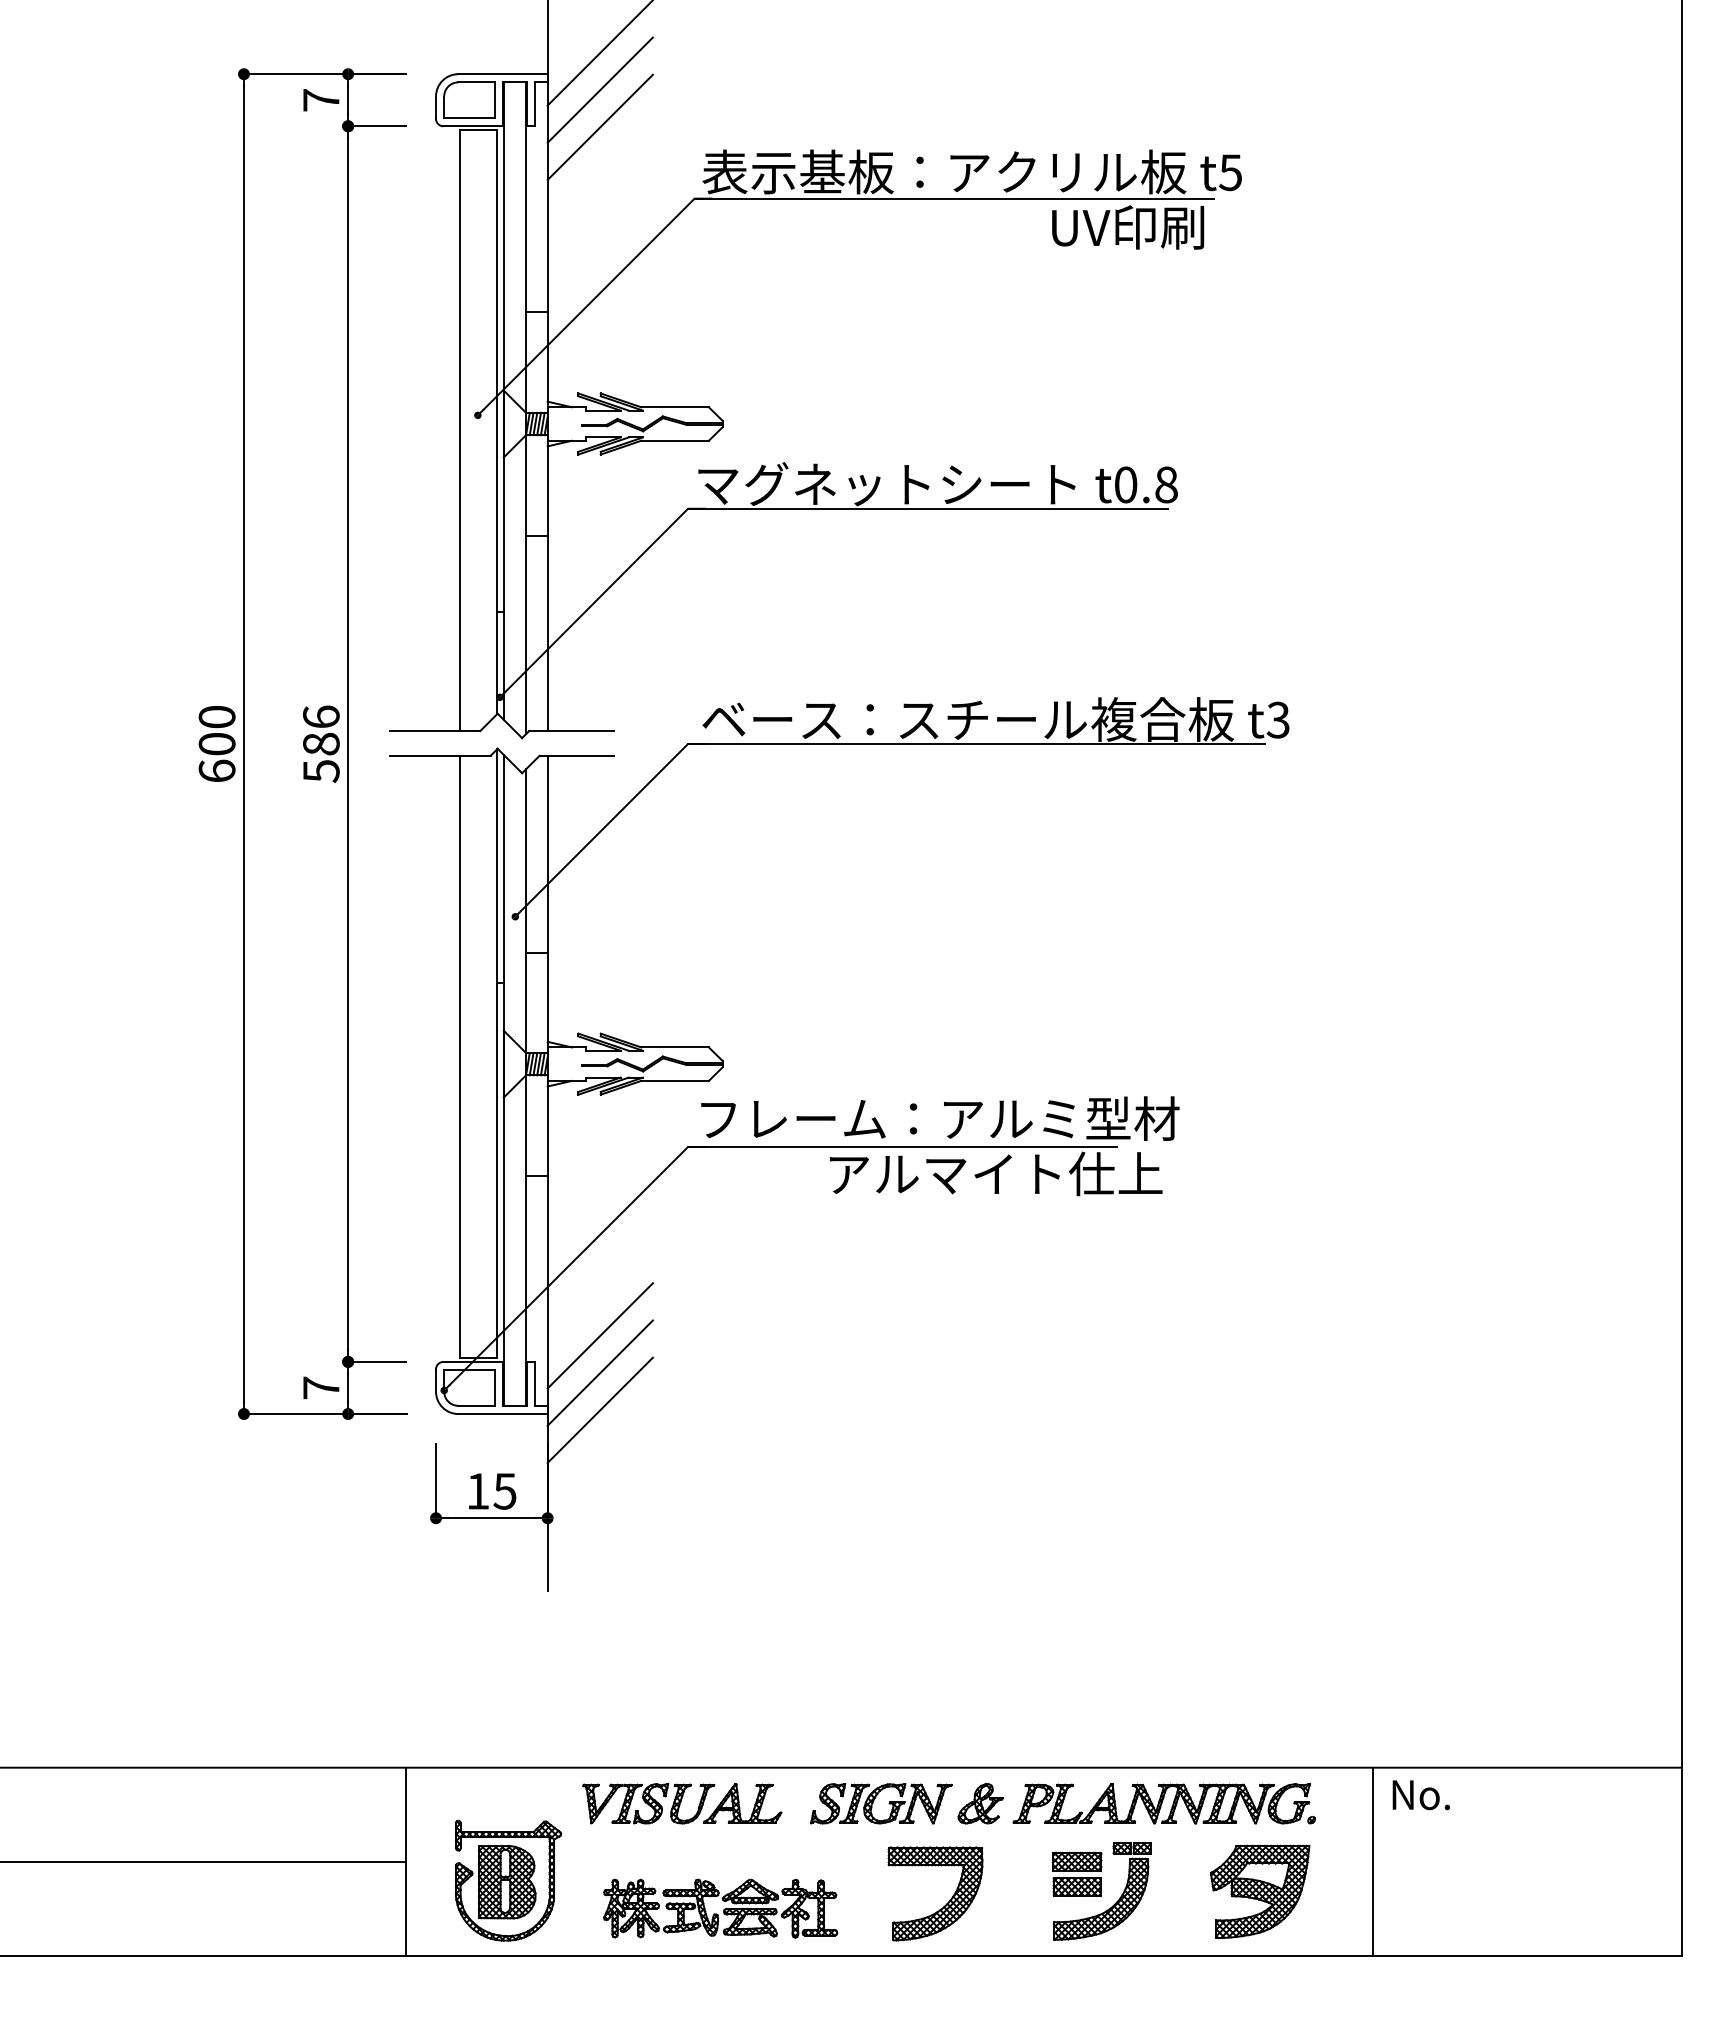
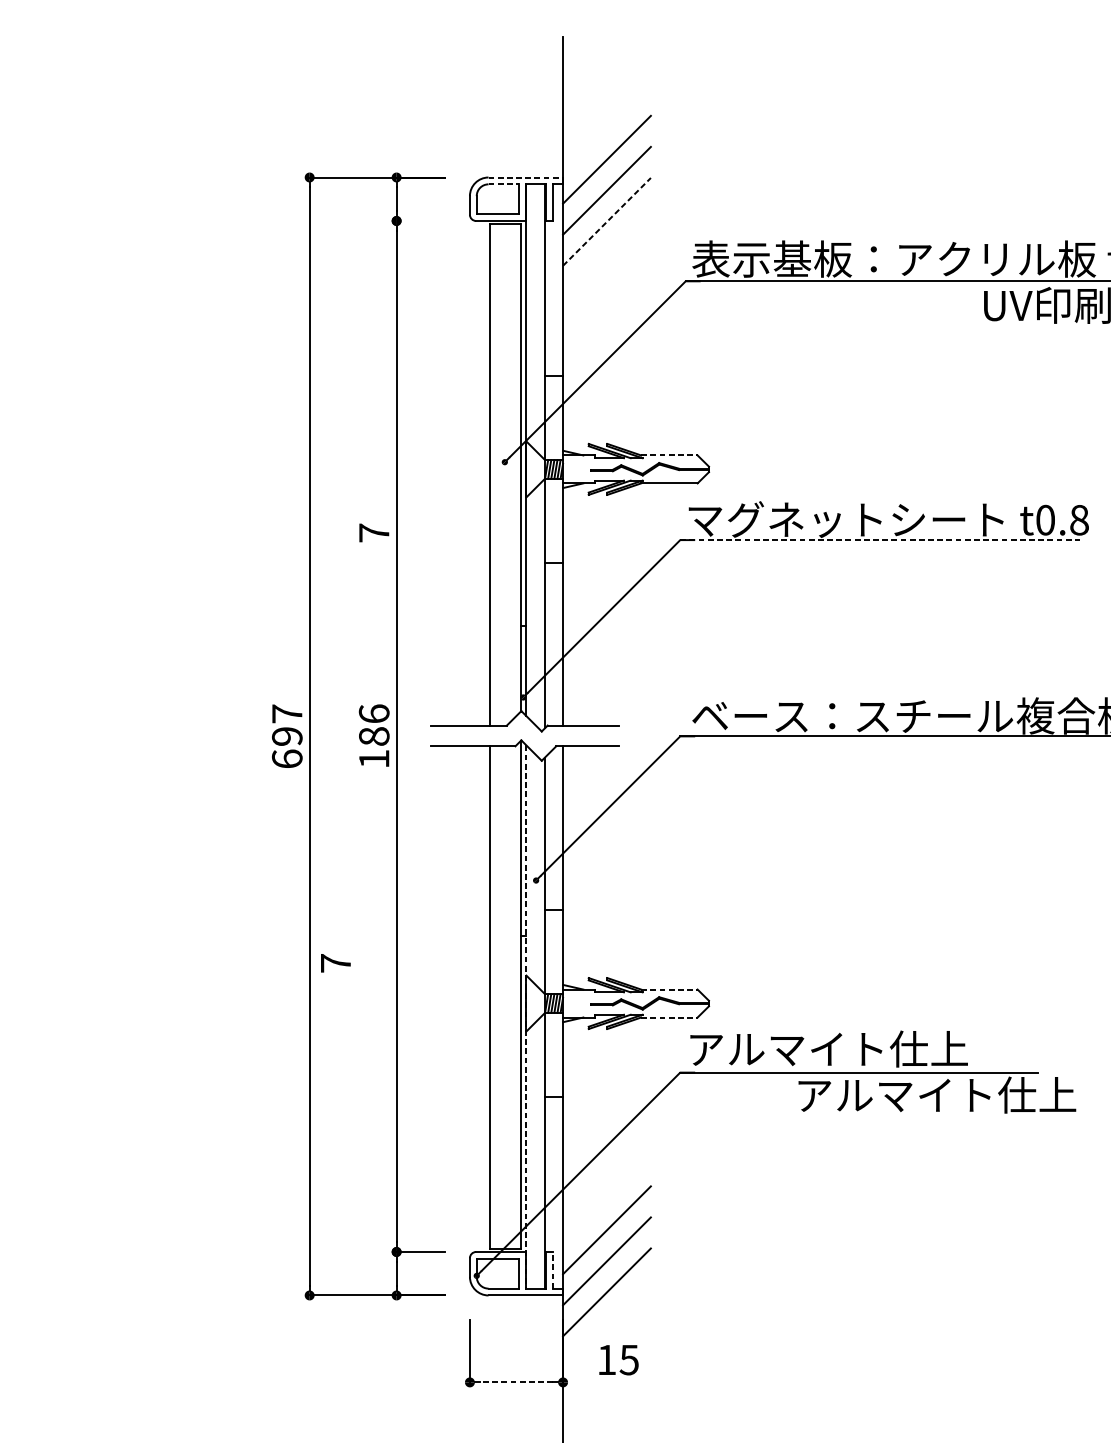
line: (502, 74) -> (525, 177), solid -> dashed
line: (477, 82) -> (504, 184), solid -> dashed
text: (321, 100) -> (374, 533), moved
line: (377, 126) -> (421, 221), removed
line: (600, 127) -> (607, 221), solid -> dashed
line: (675, 407) -> (669, 455), solid -> dashed
line: (927, 508) -> (880, 539), solid -> dashed
text: (216, 730) -> (286, 725), 600 -> 697
text: (321, 771) -> (374, 759), 586 -> 186
line: (675, 1047) -> (669, 989), solid -> dashed
line: (503, 1080) -> (526, 1017), solid -> dashed
line: (675, 1080) -> (669, 1017), solid -> dashed
text: (939, 1118) -> (890, 1048), フレーム：アルミ型材 -> アルマイト仕上
line: (535, 1383) -> (552, 1270), solid -> dashed
text: (321, 1387) -> (335, 962), moved
text: (492, 1491) -> (618, 1360), moved
line: (491, 1518) -> (516, 1382), solid -> dashed

